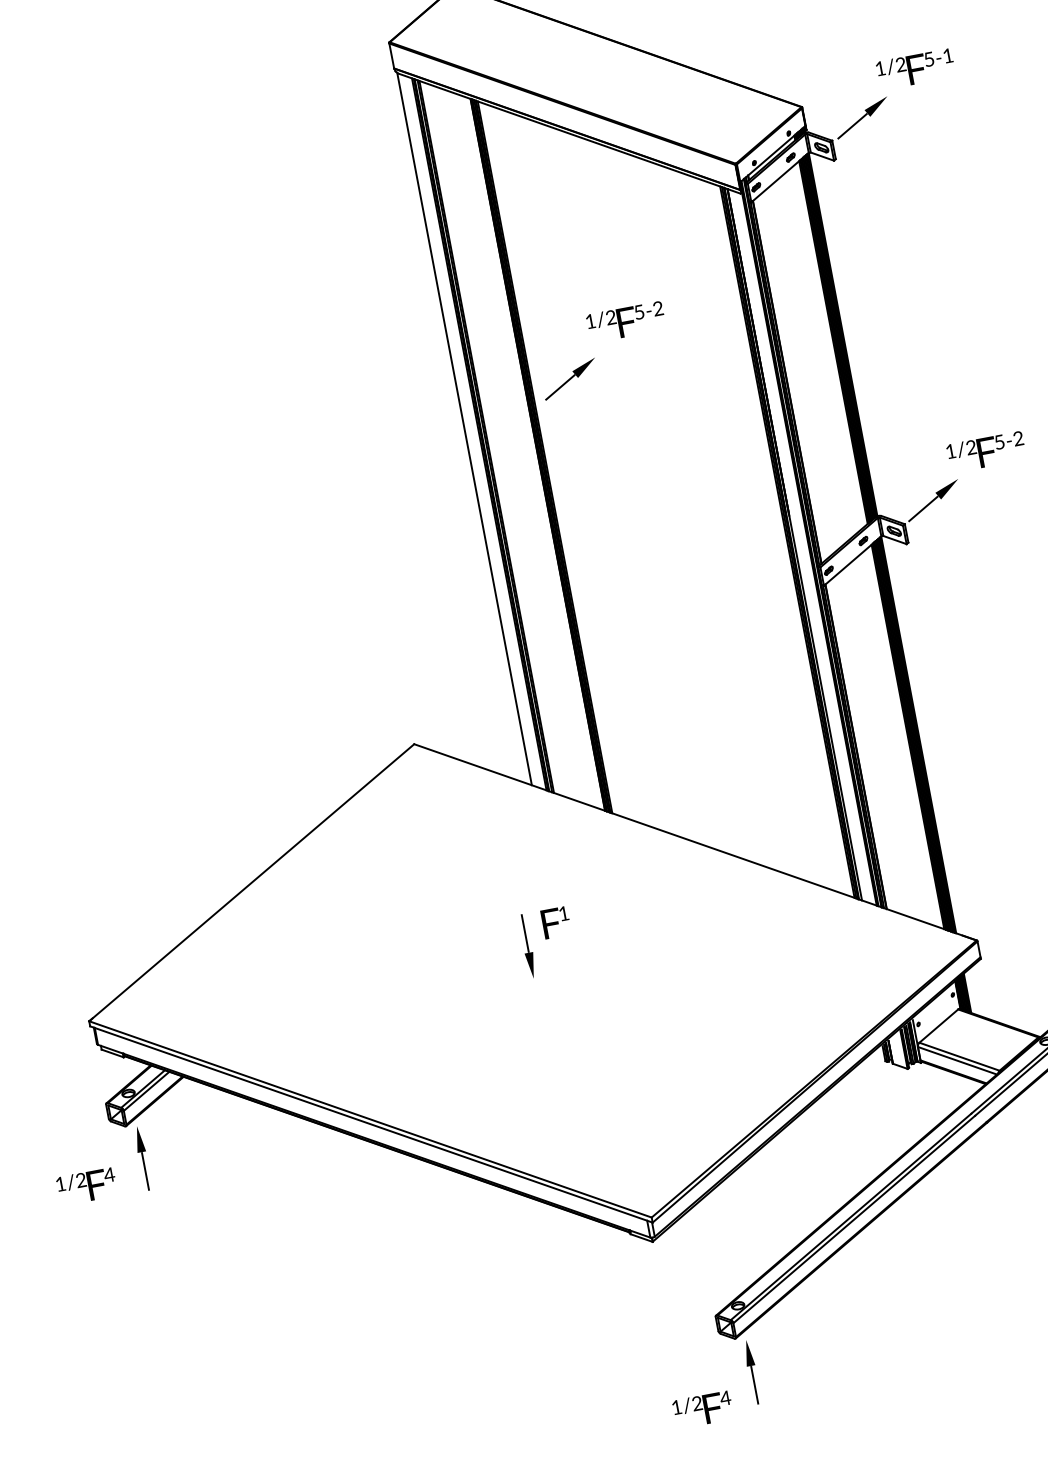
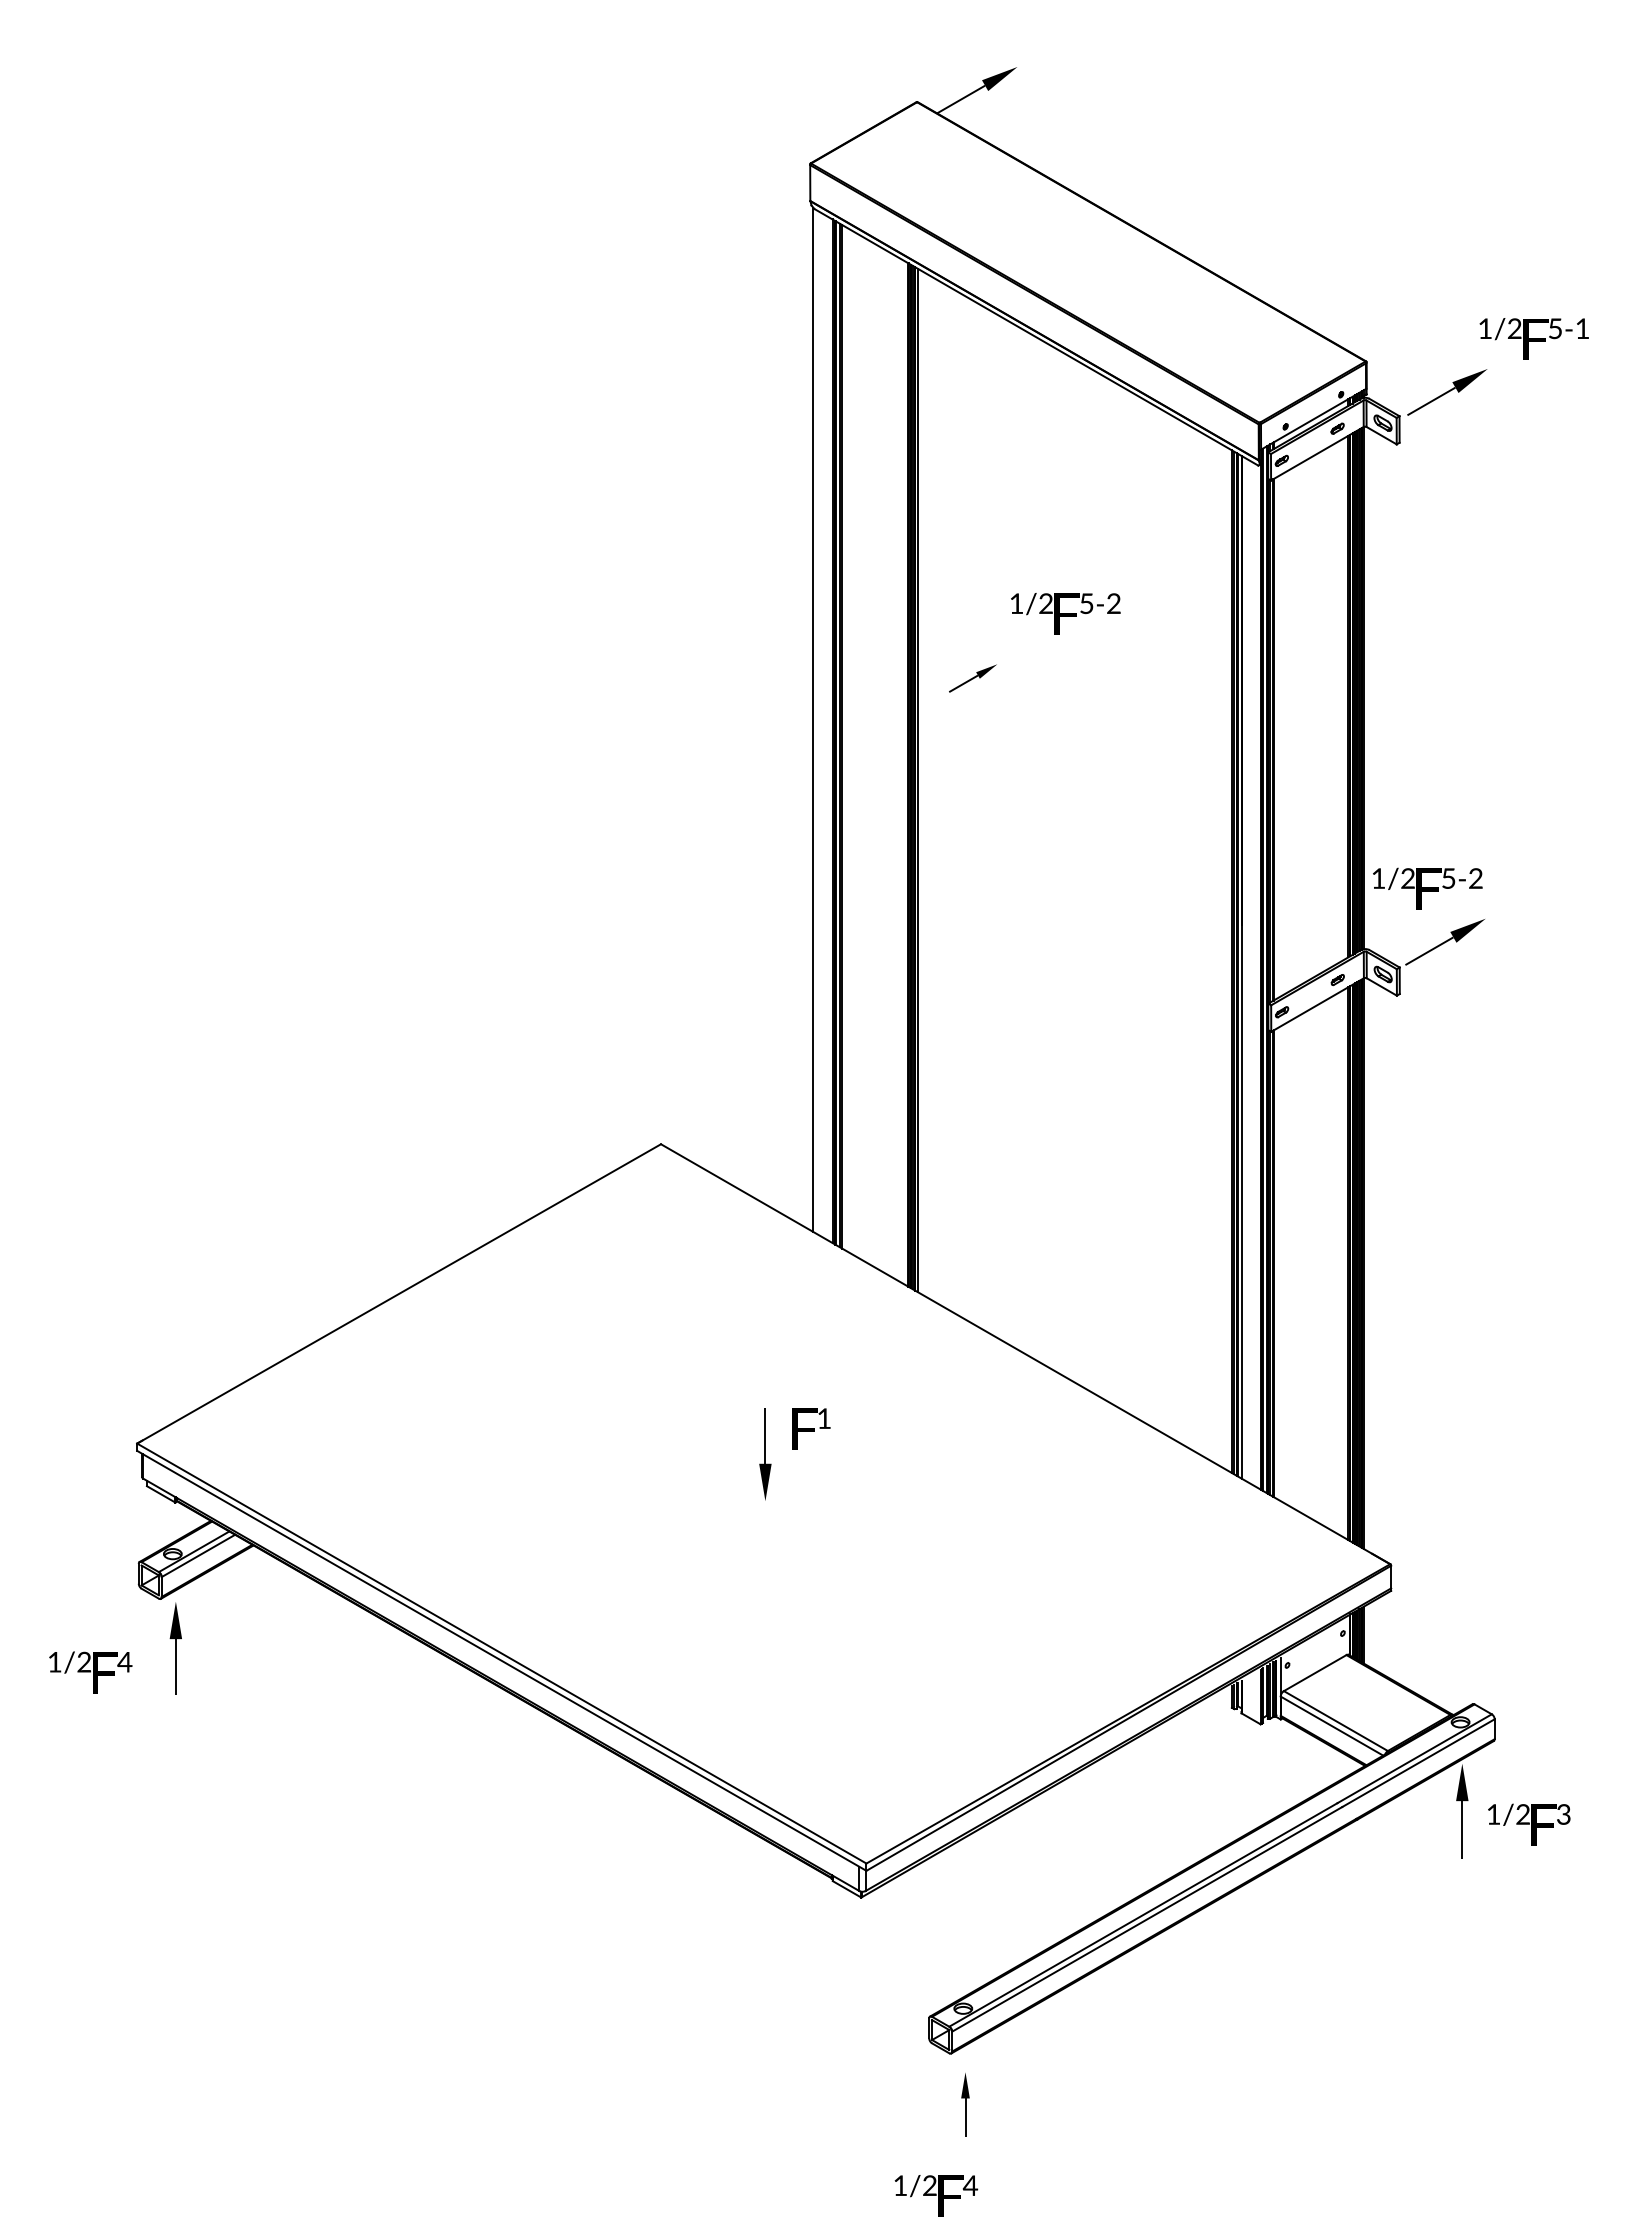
part: (569, 379) -> (972, 678), size x0.6
text: (986, 451) -> (1427, 888), moved
part: (752, 1372) -> (965, 2104), size x0.7
text: (703, 1409) -> (936, 2195), moved

